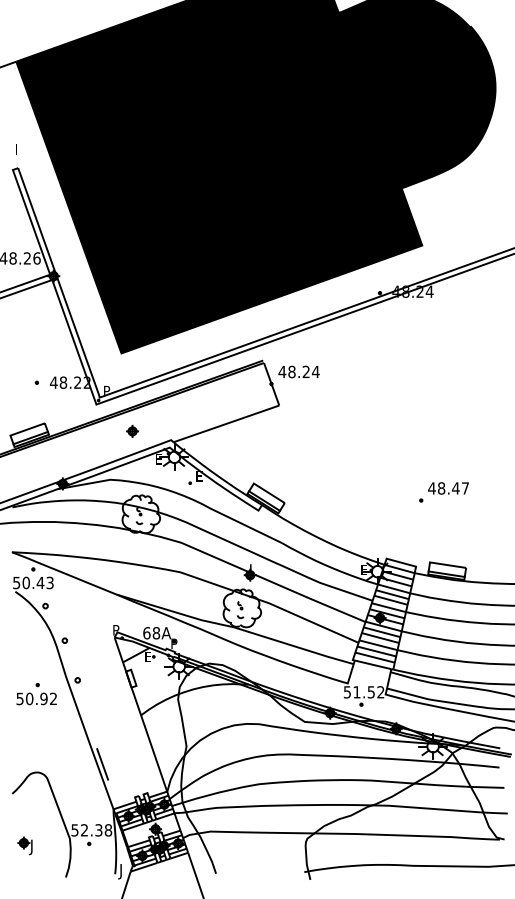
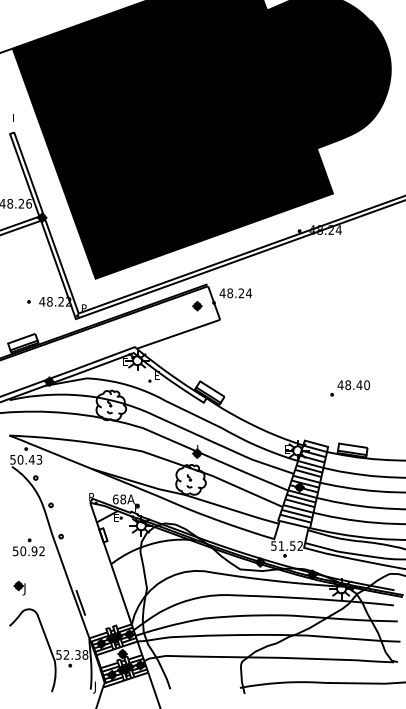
part: (132, 431) -> (197, 306), moved
text: (464, 488) -> (366, 385), 48.47 -> 48.40
part: (24, 844) -> (19, 587), moved

